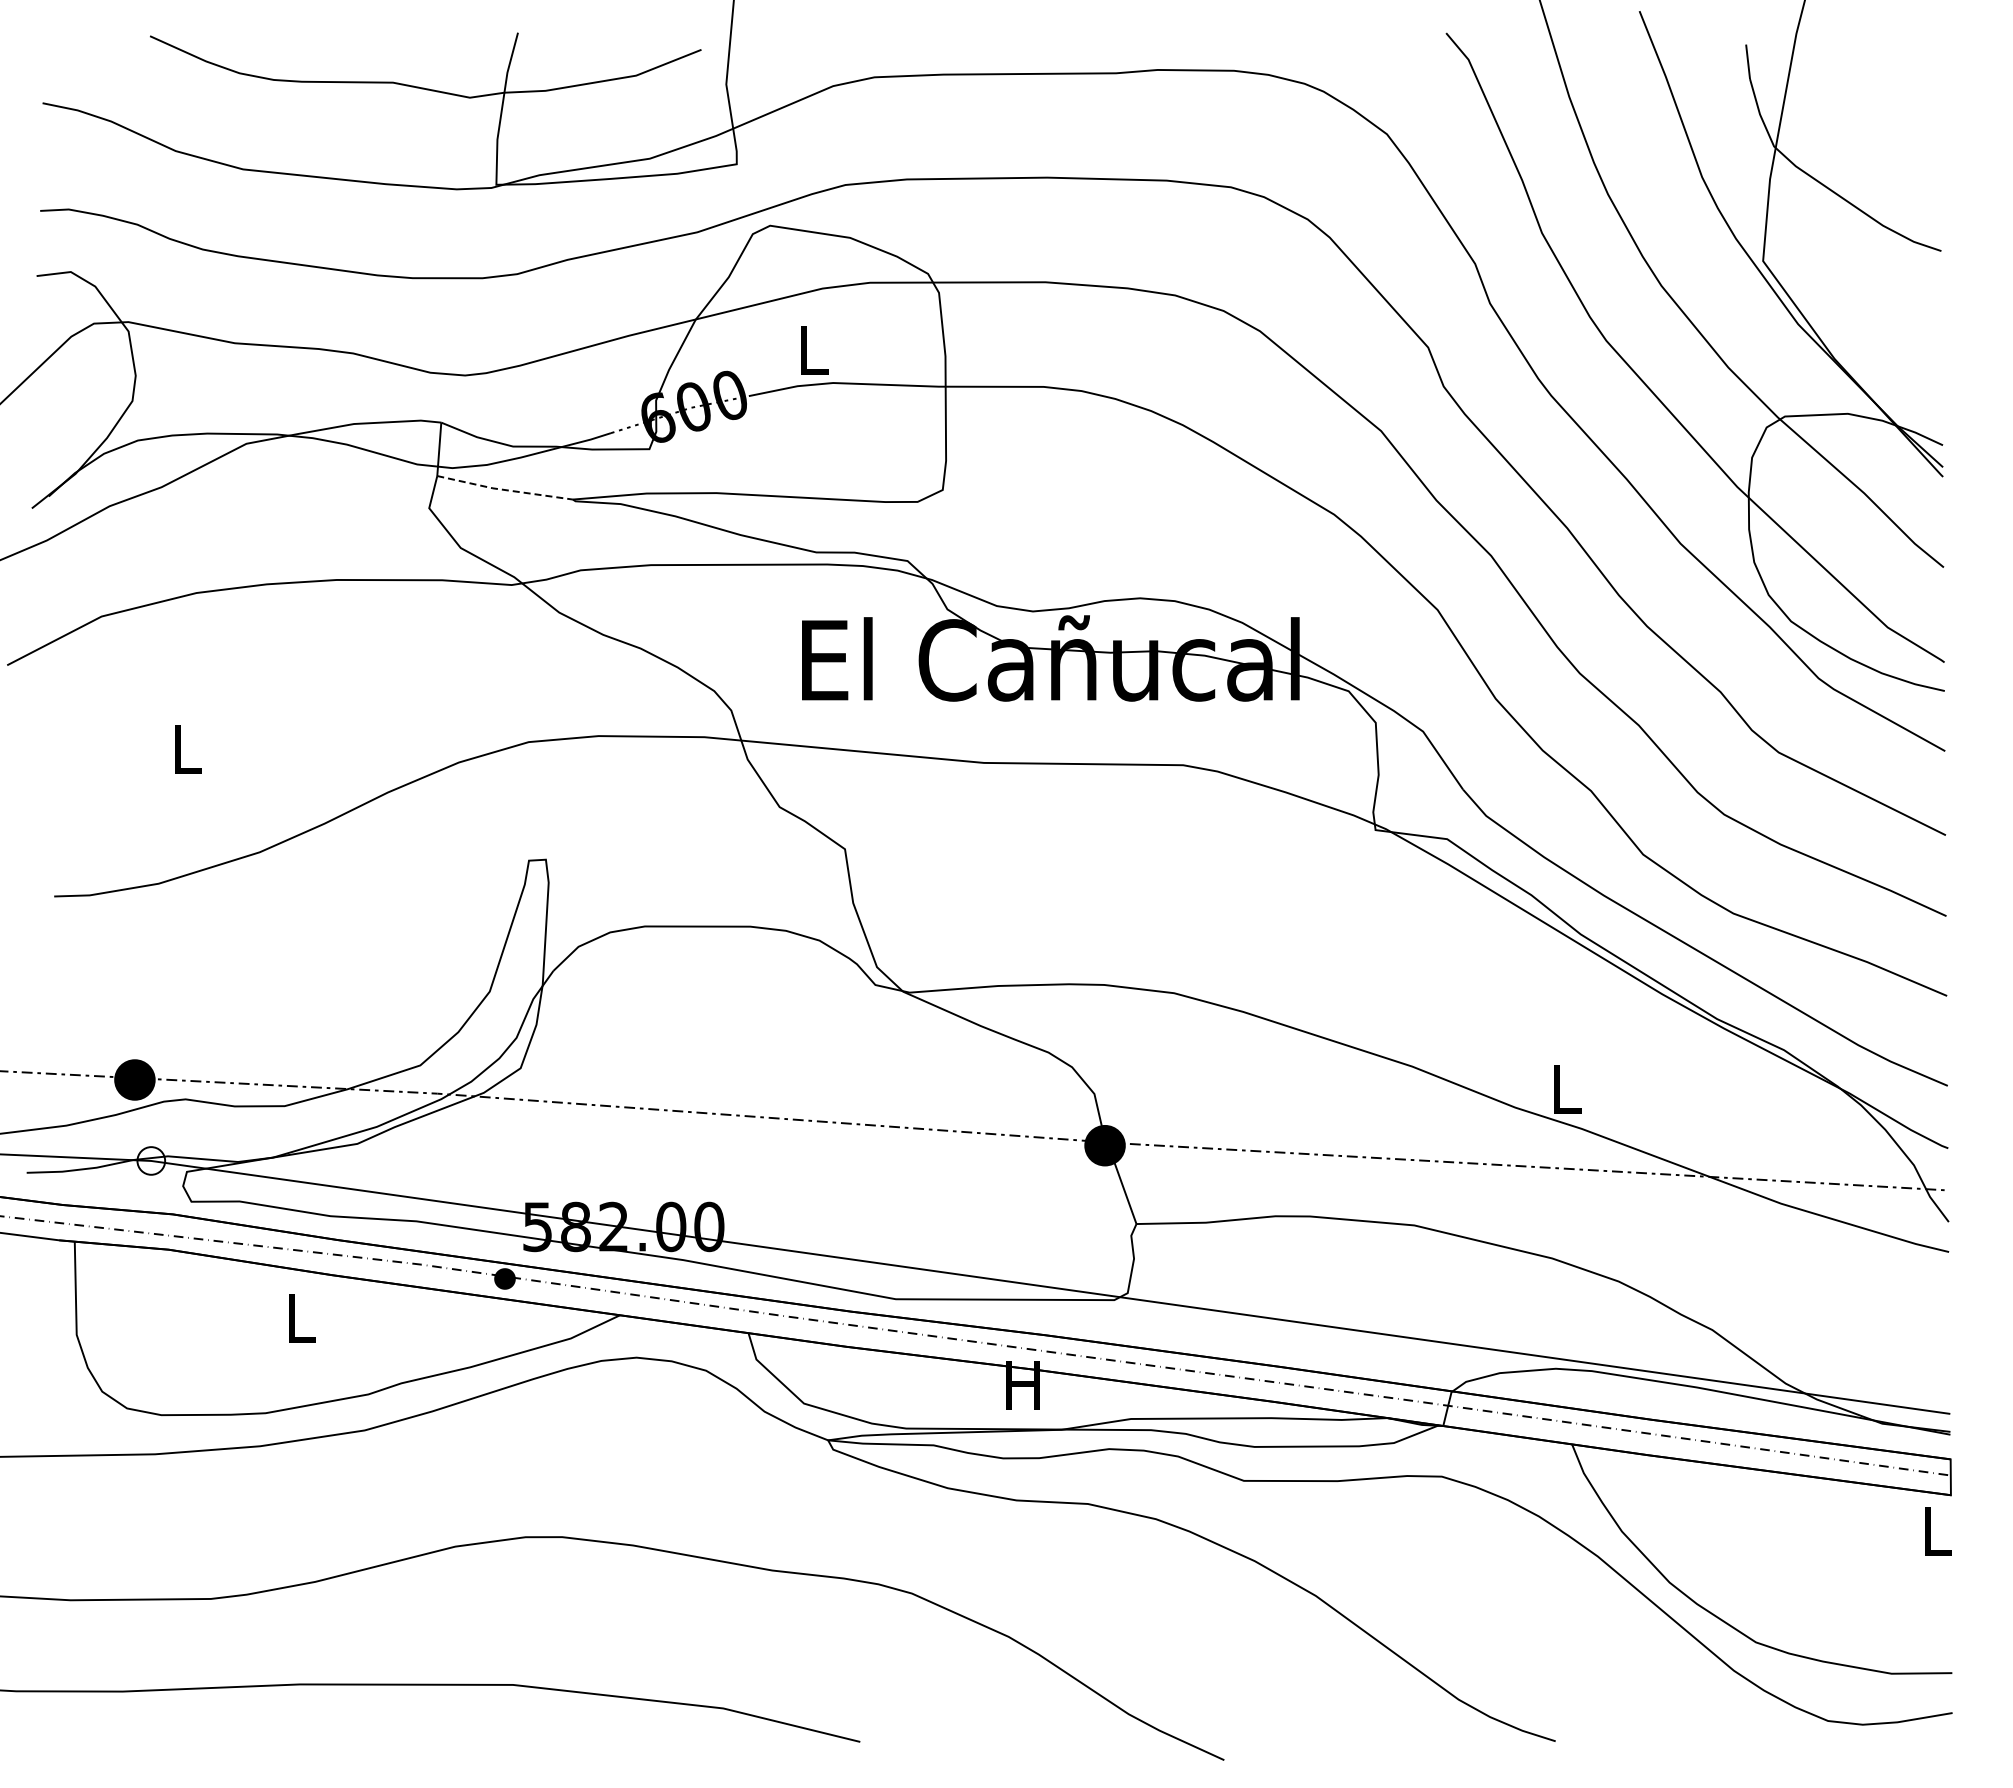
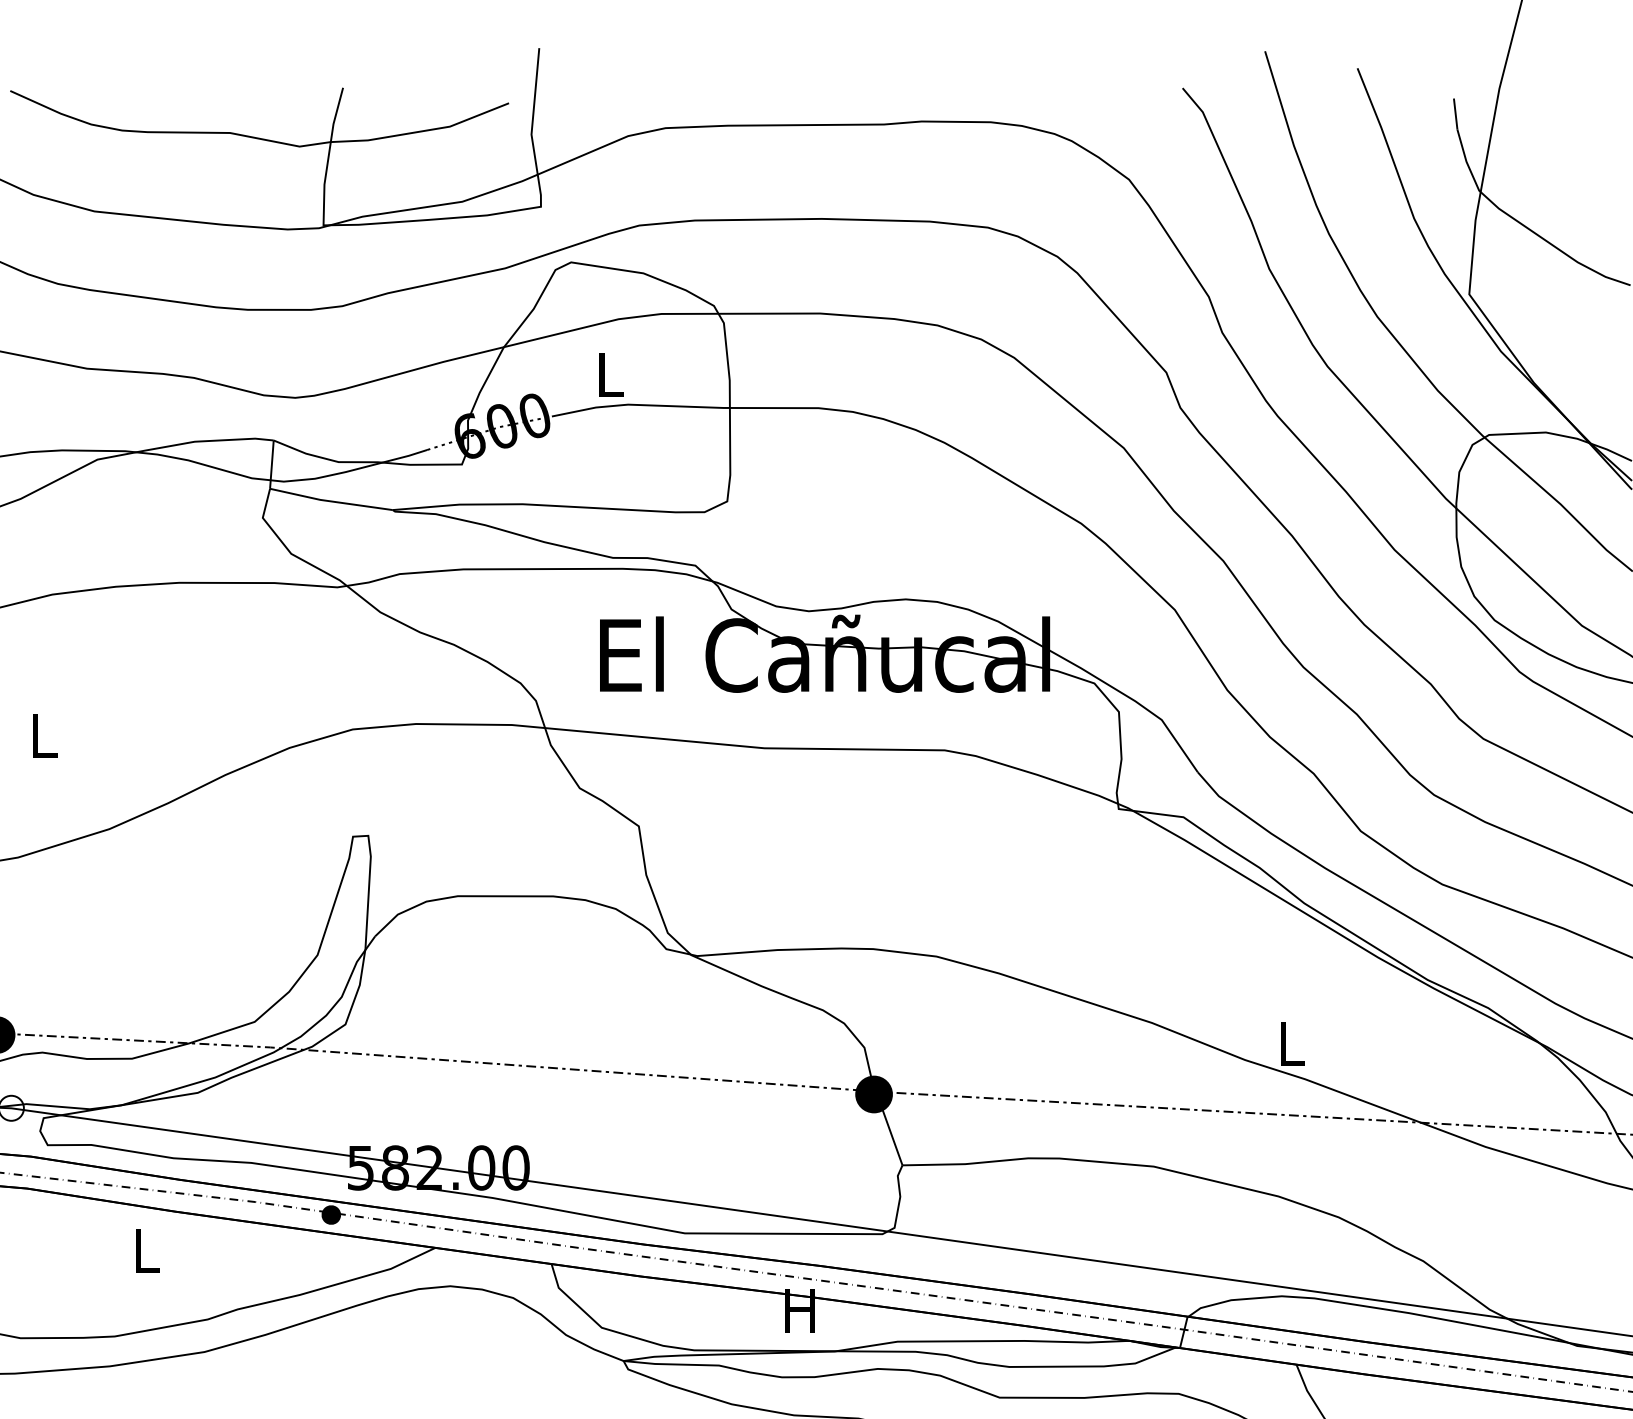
line: (504, 490) -> (330, 501), dashed -> solid

